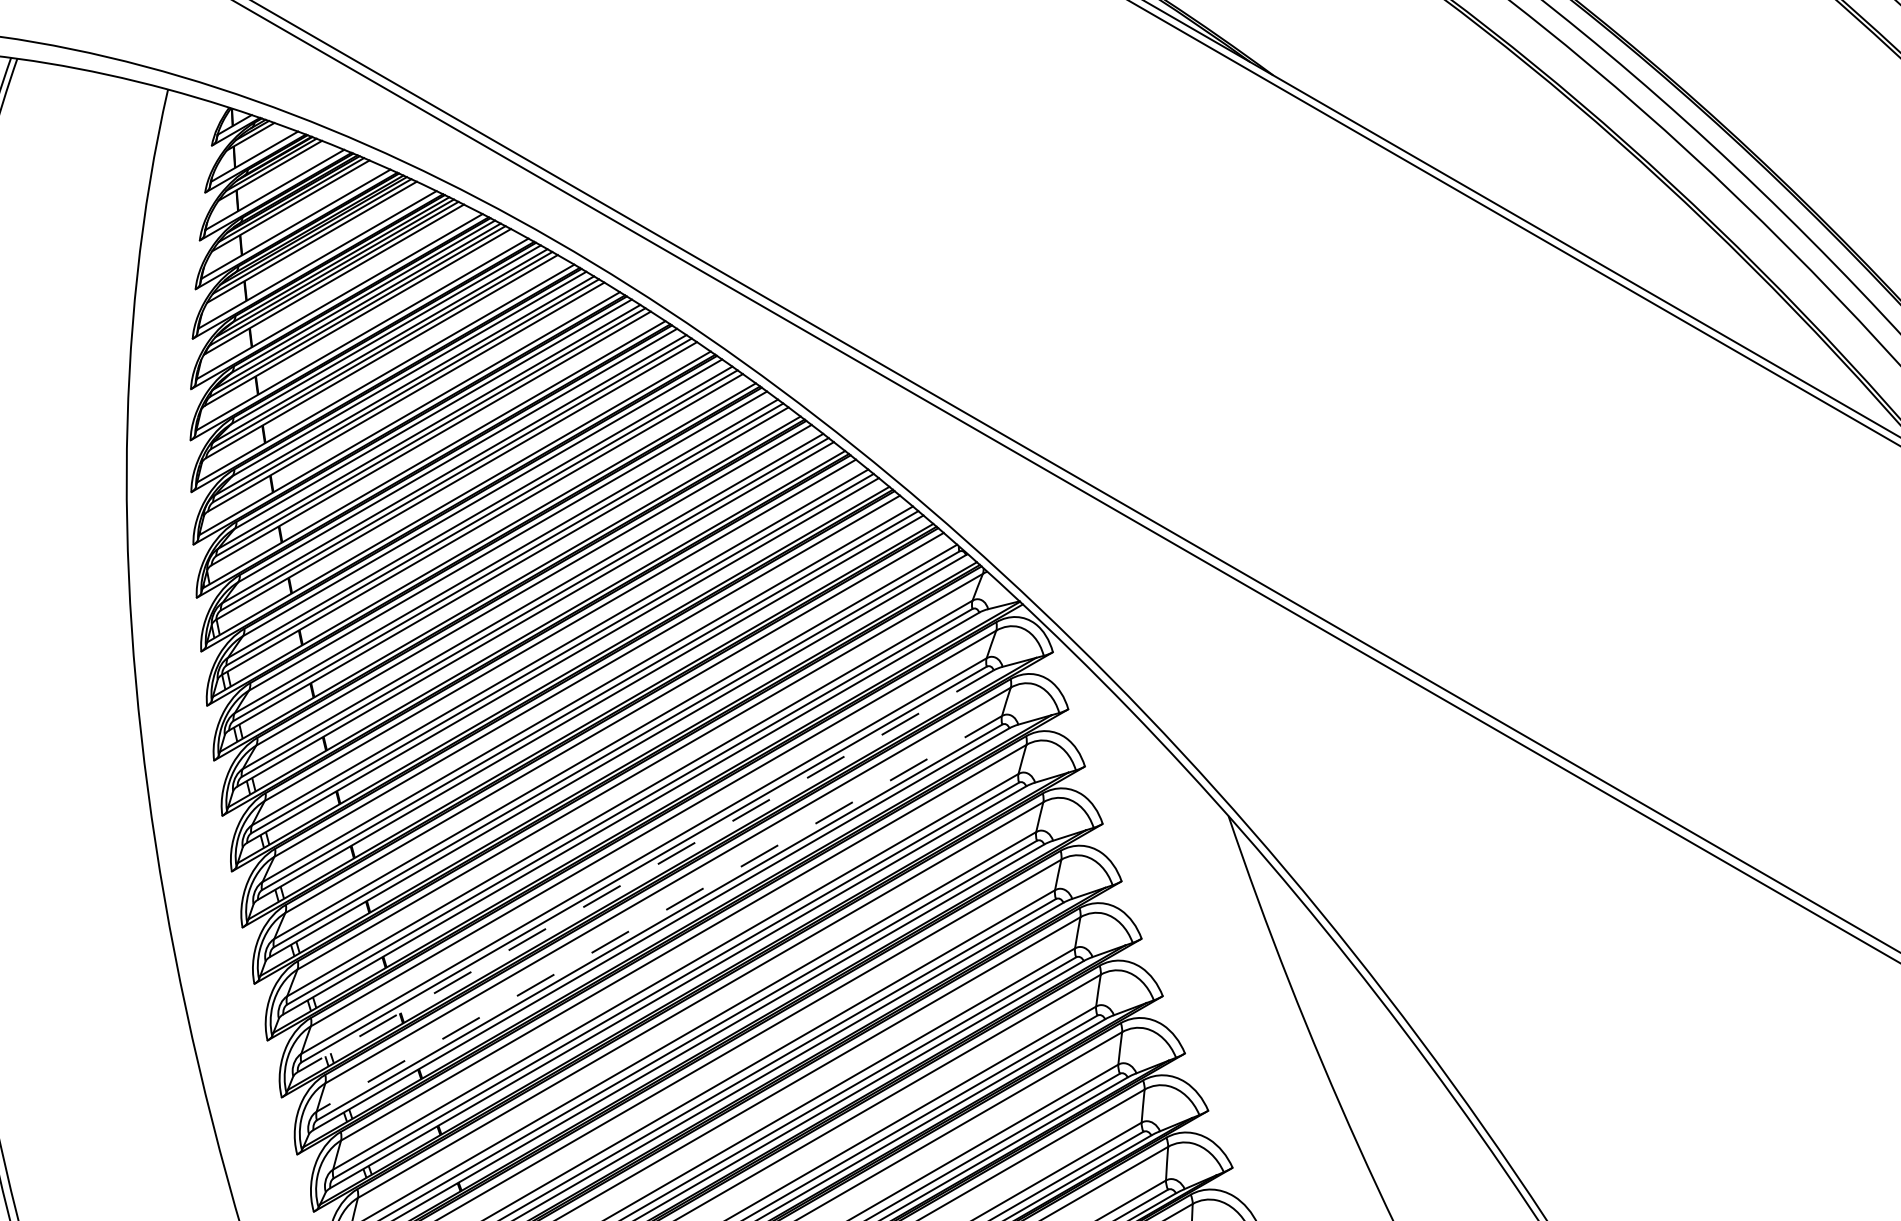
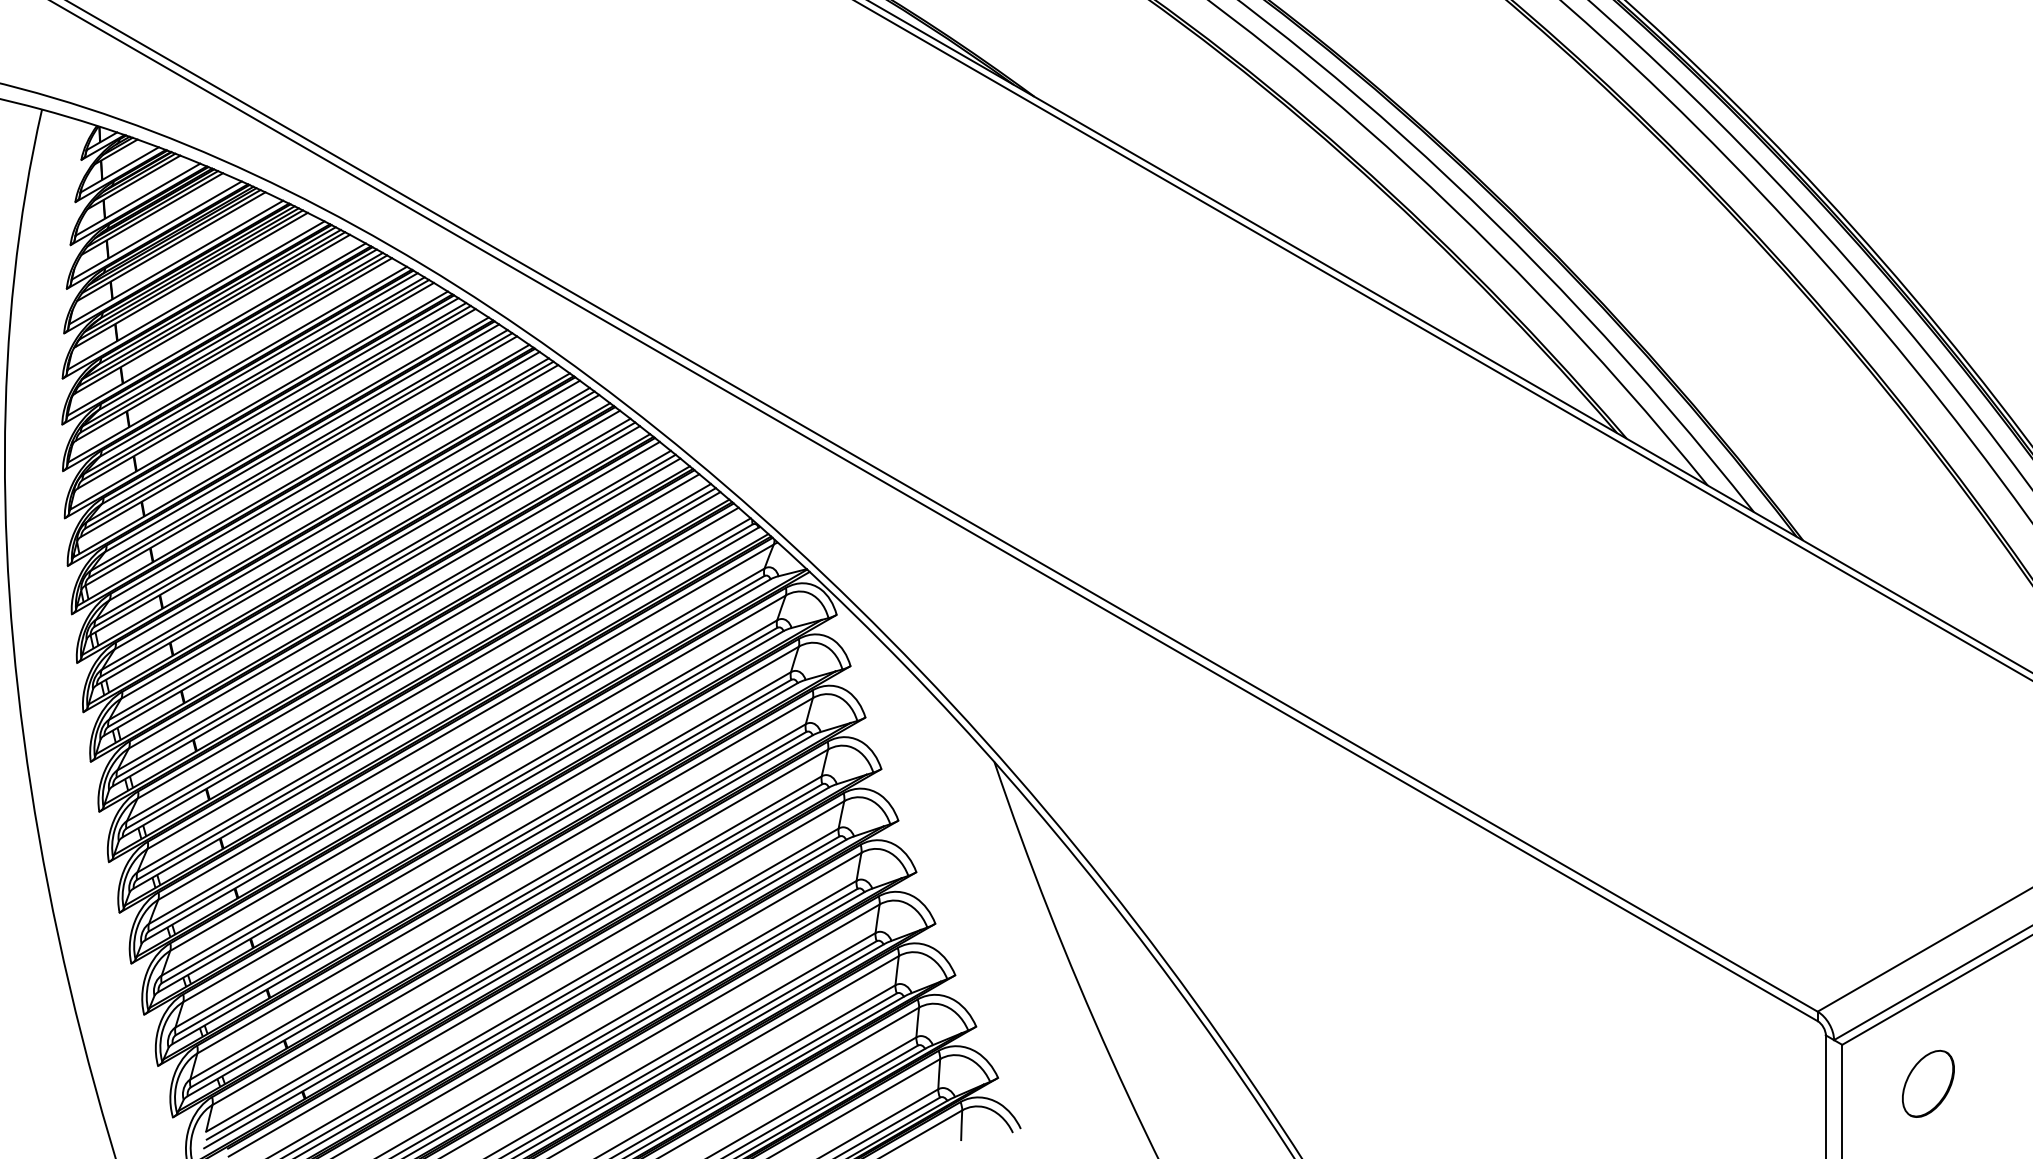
line: (646, 871) -> (471, 811), dashed -> solid
line: (658, 914) -> (482, 850), dashed -> solid

